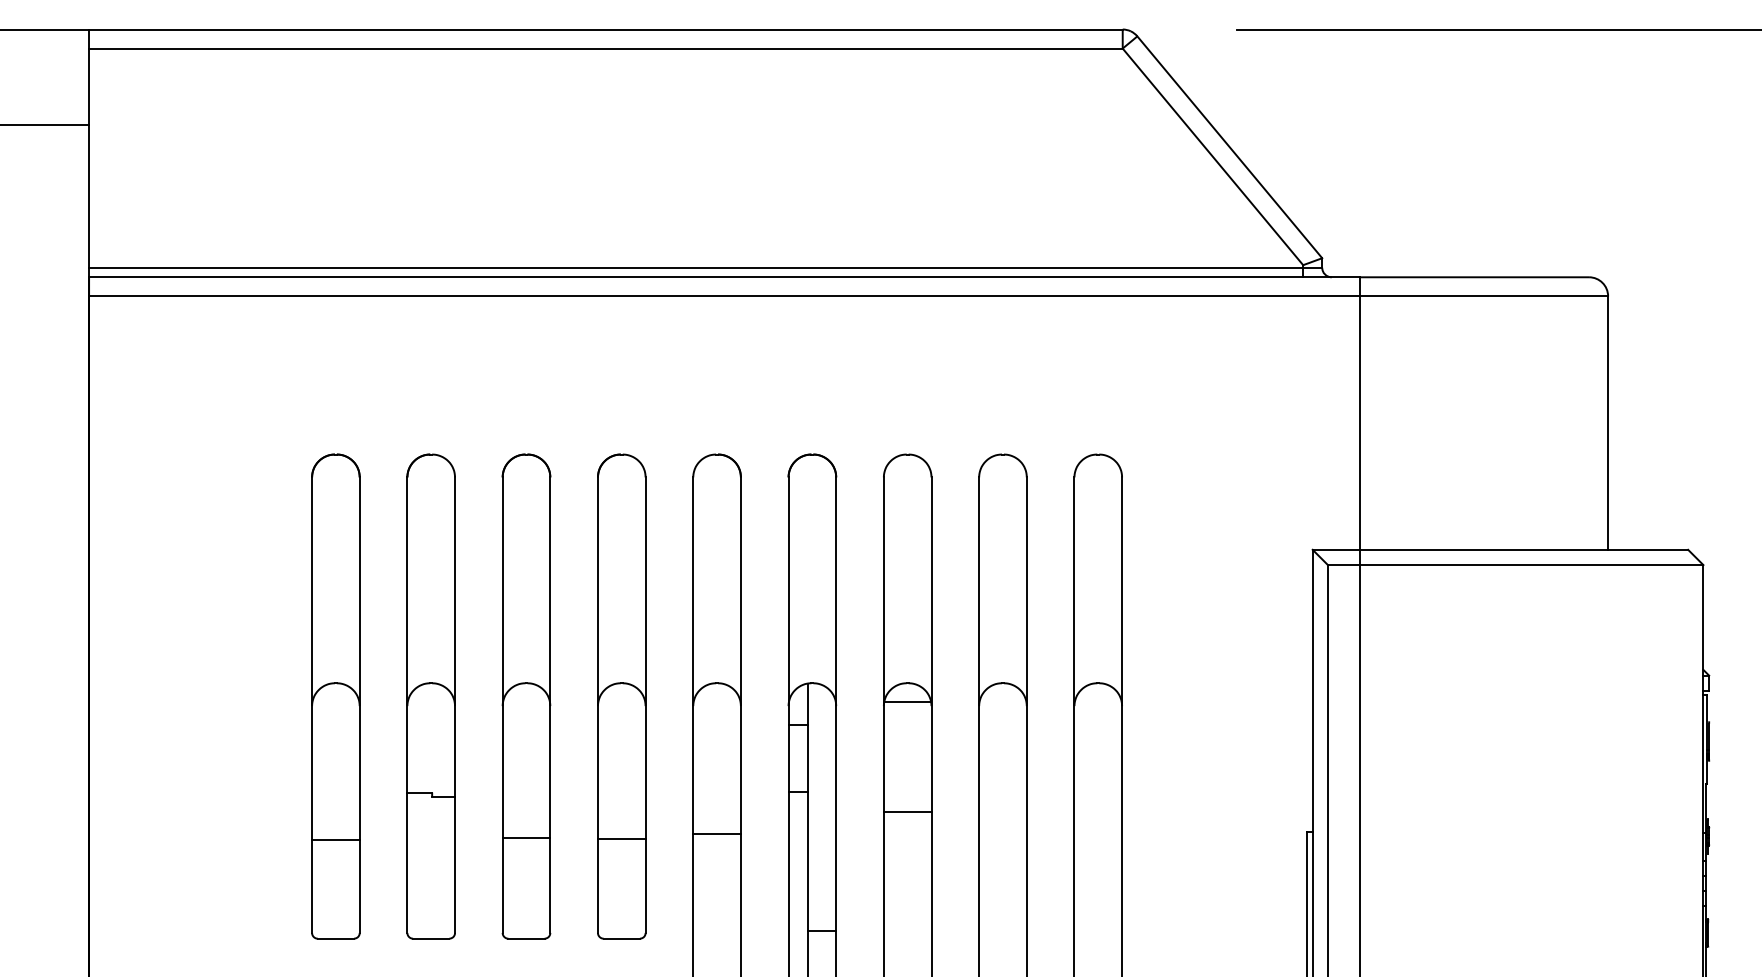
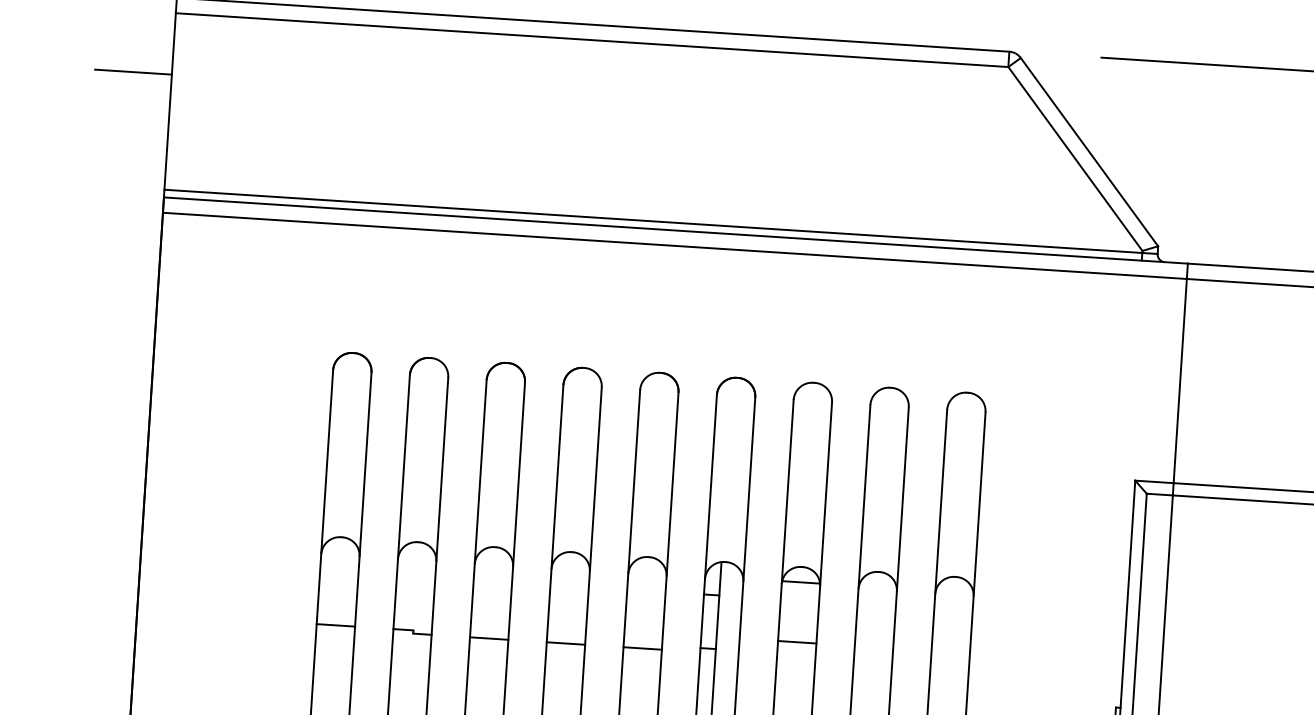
line: (907, 811) -> (797, 642), moved
line: (716, 833) -> (642, 648), moved
line: (526, 837) -> (489, 638), moved
line: (621, 838) -> (565, 643), moved
line: (335, 839) -> (335, 625), moved

